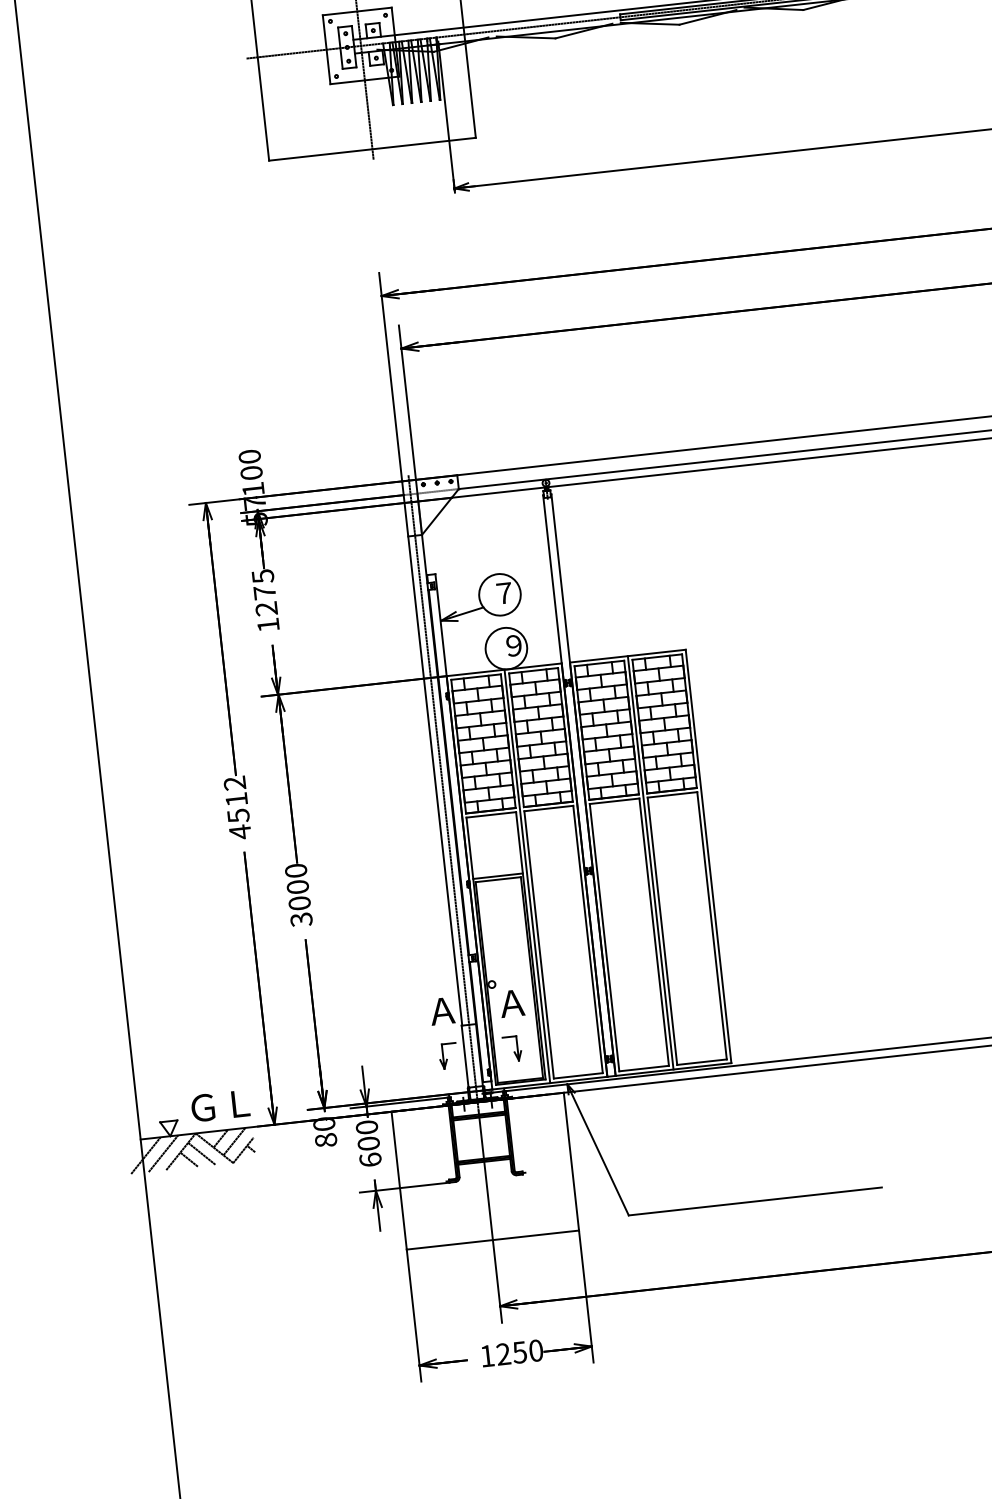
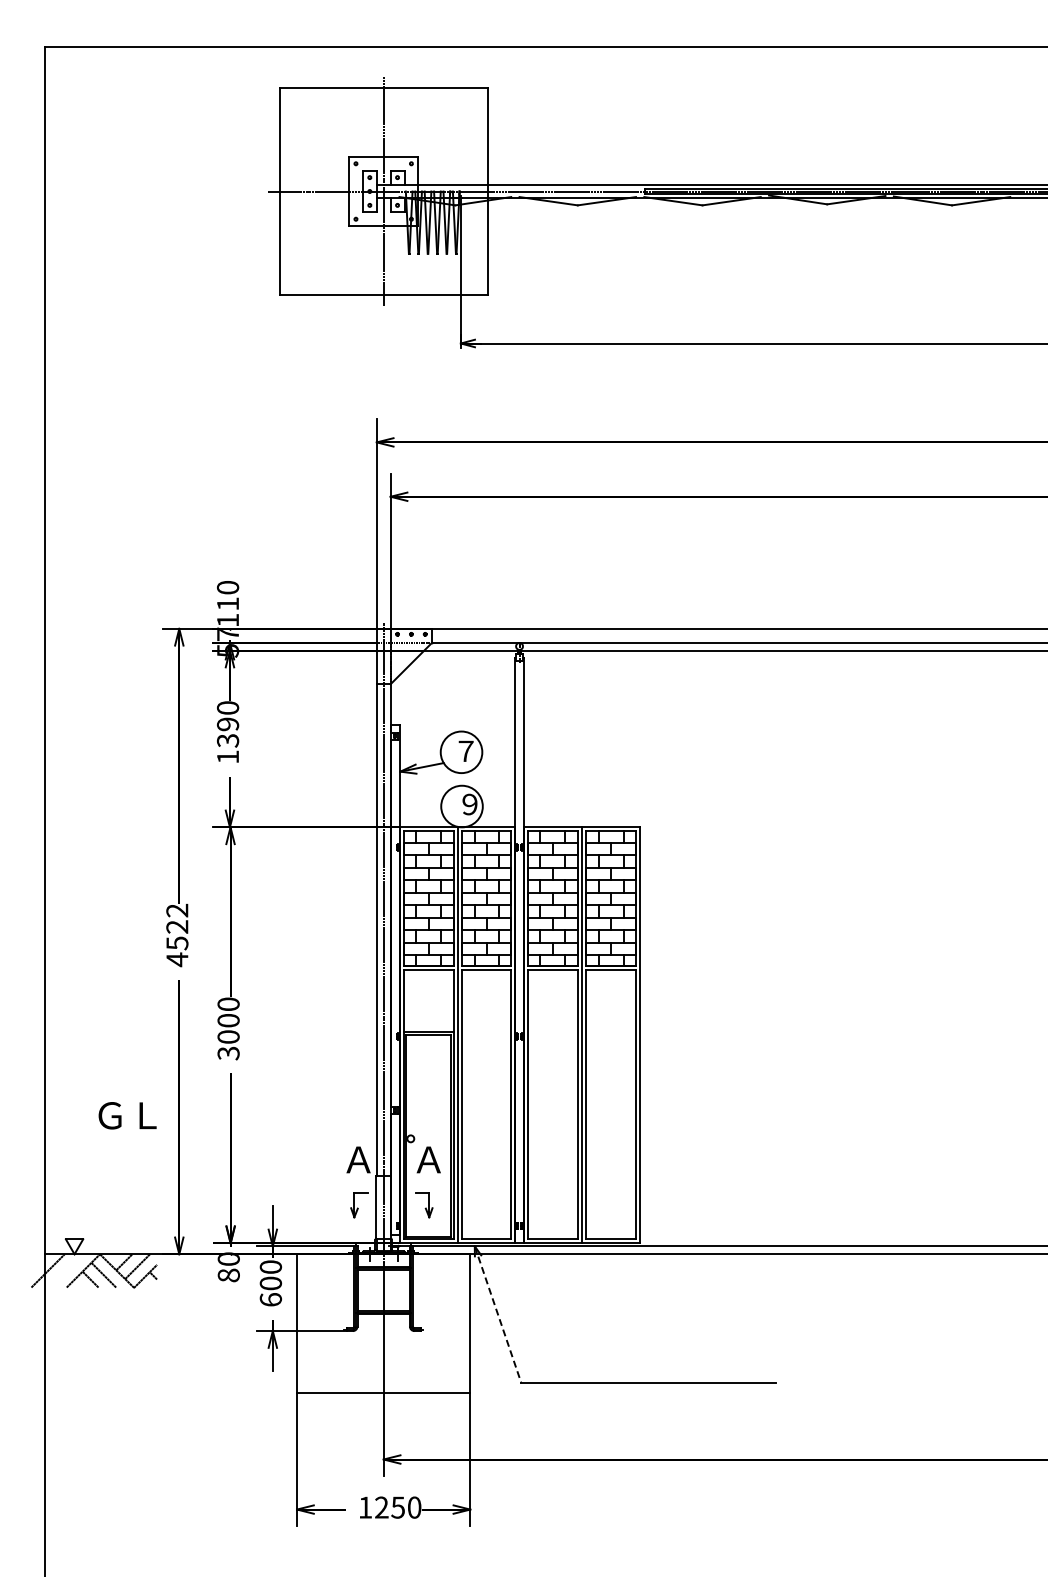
text: (252, 472) -> (228, 603), 100 -> 110
text: (265, 592) -> (228, 724), 1275 -> 1390
text: (236, 799) -> (177, 926), 4512 -> 4522
text: (220, 1105) -> (127, 1115), moved
line: (598, 1150) -> (498, 1315), solid -> dashed
line: (163, 1153) -> (65, 1270), removed

